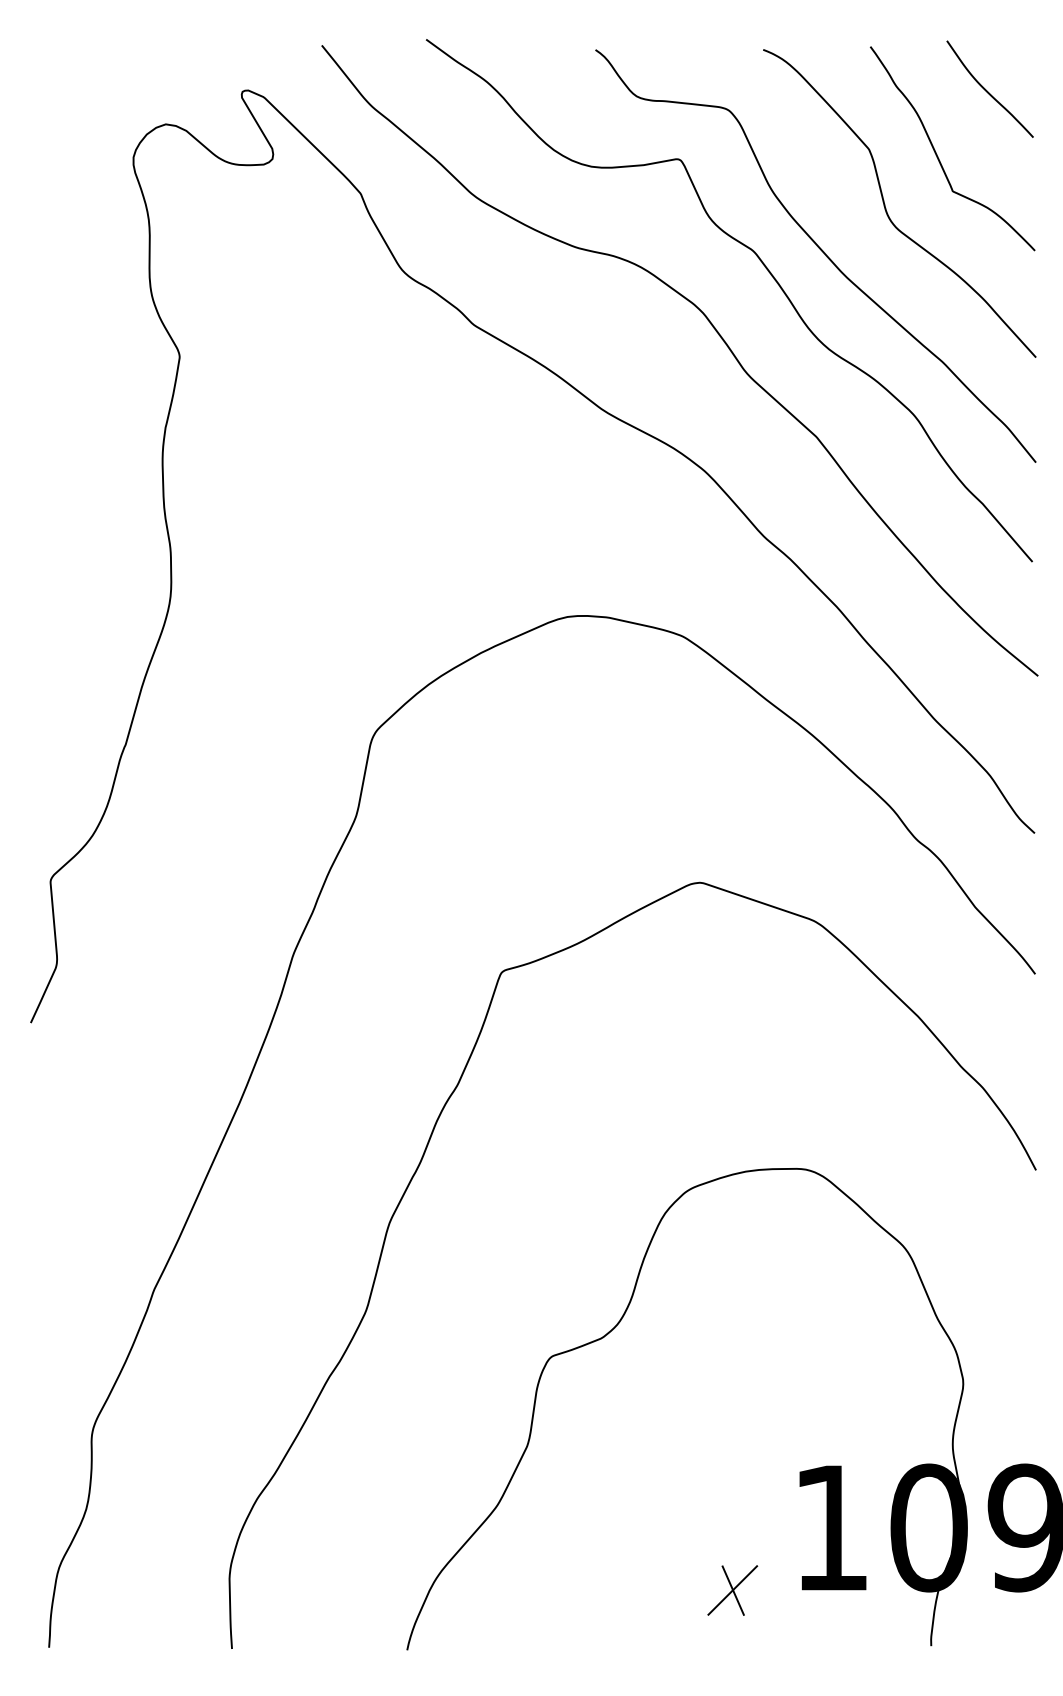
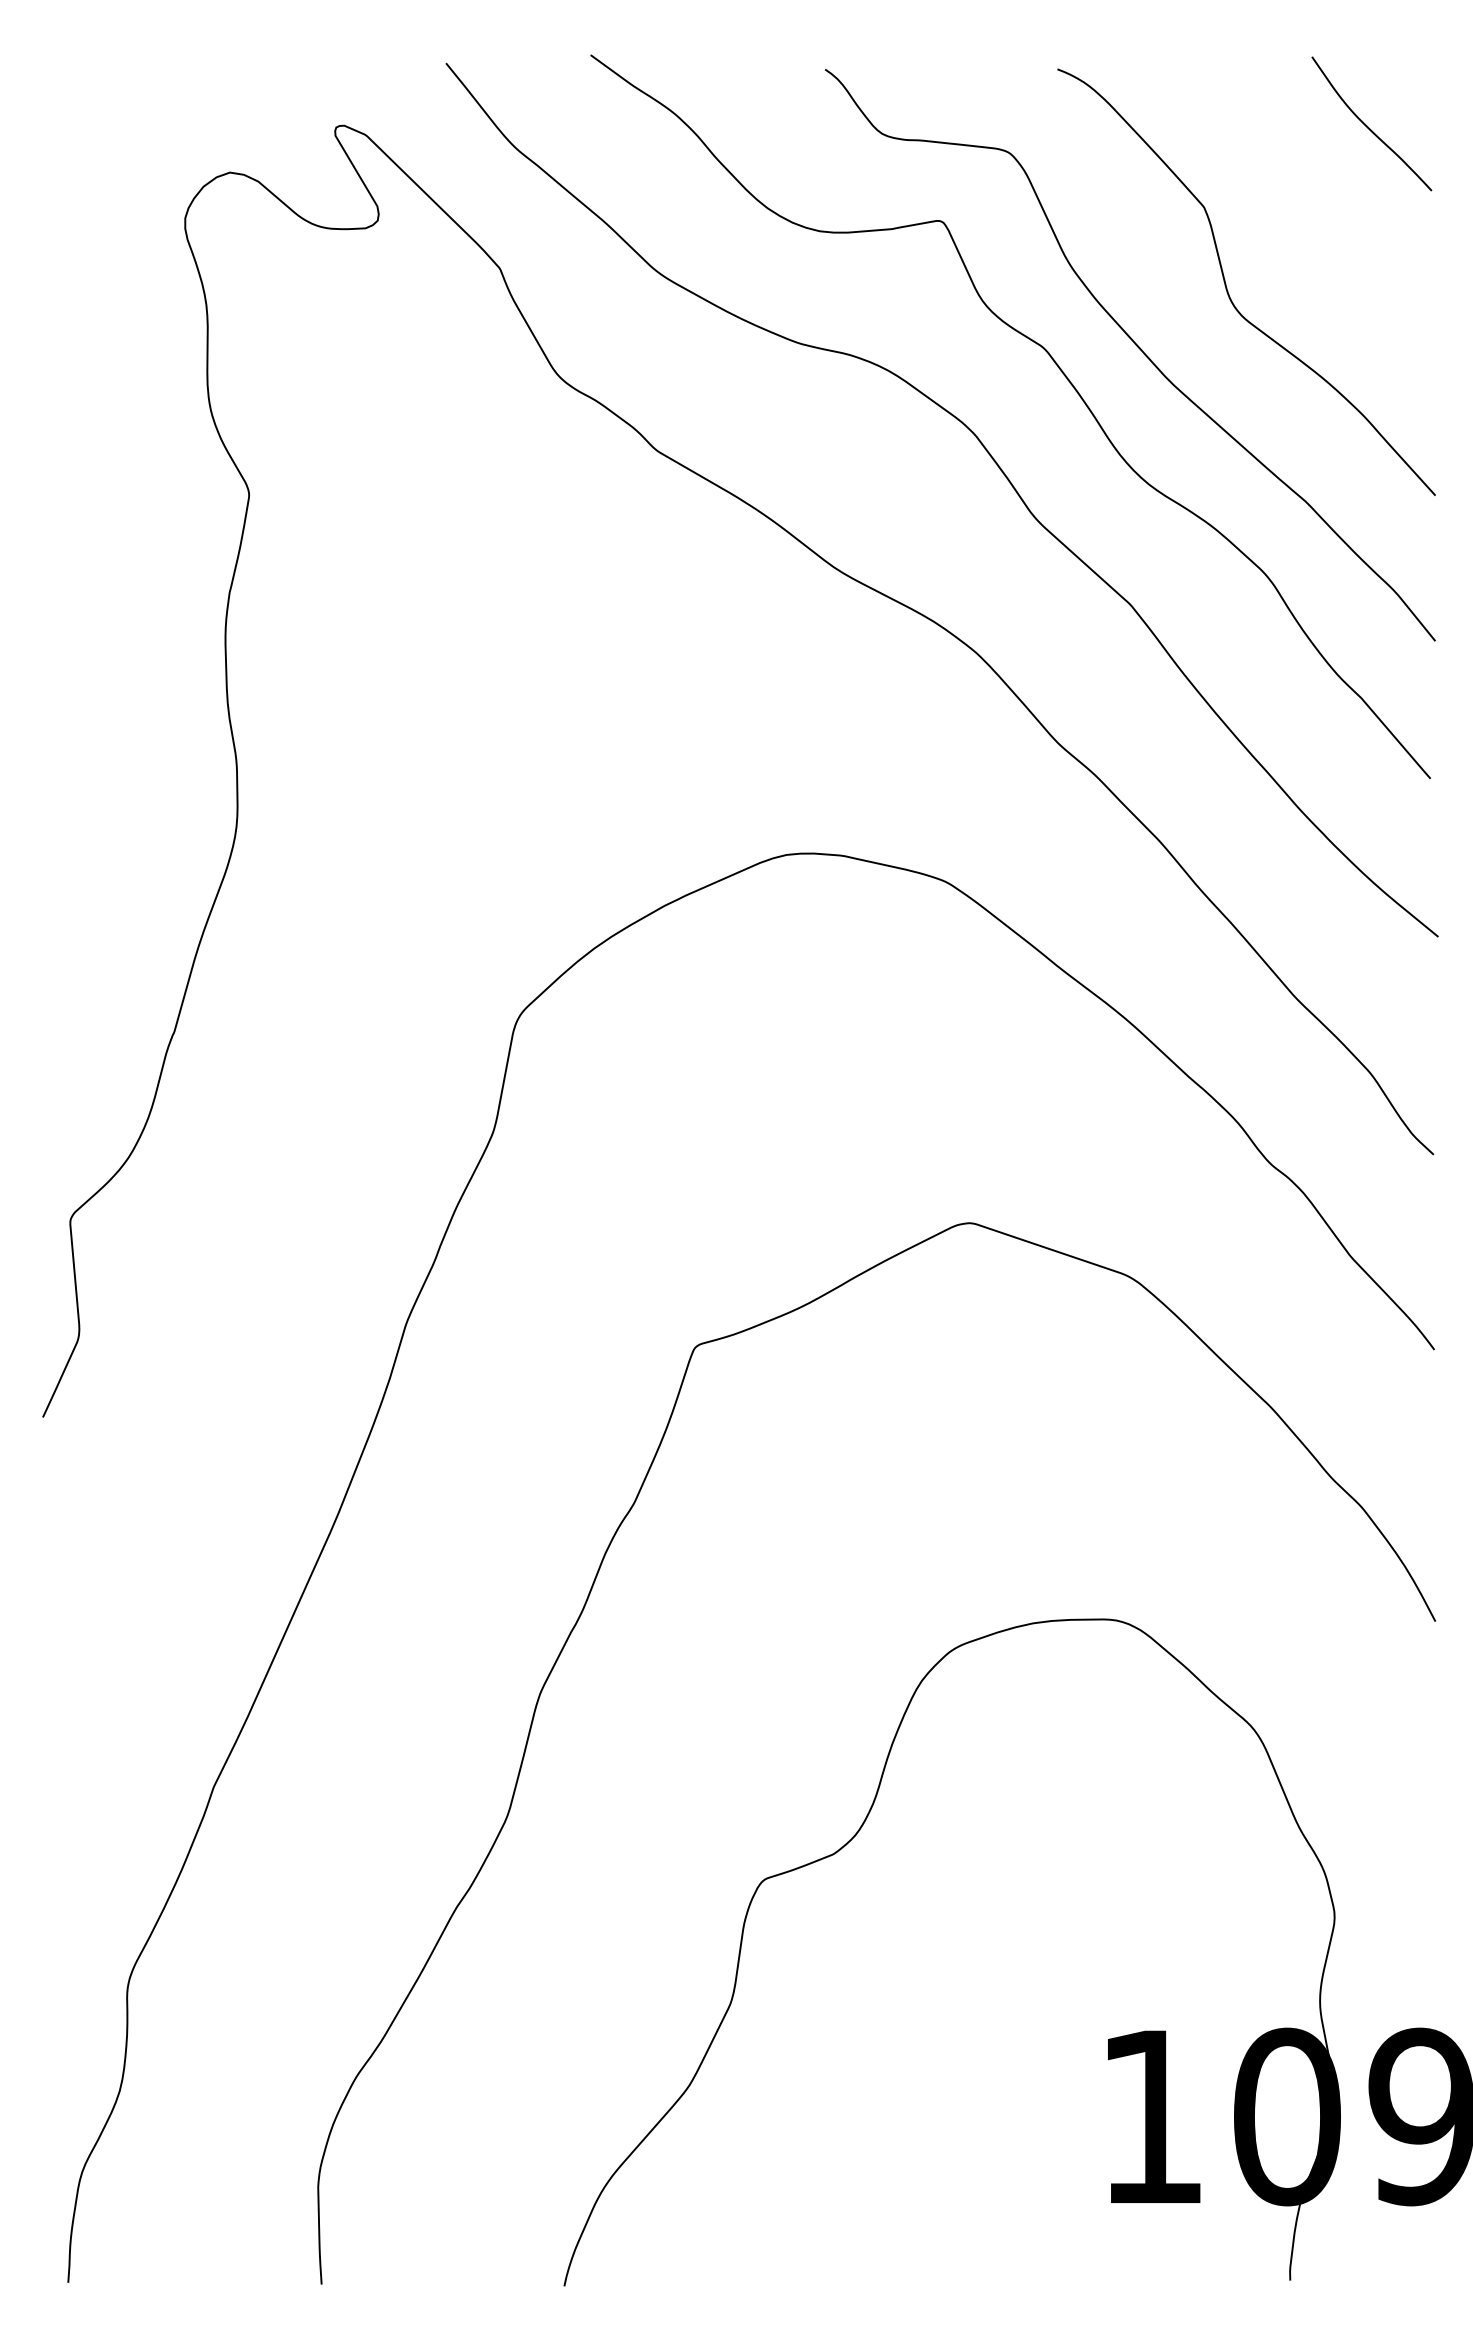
curve: (937, 156) -> (1299, 216), removed
part: (732, 1590) -> (1014, 2203), removed

